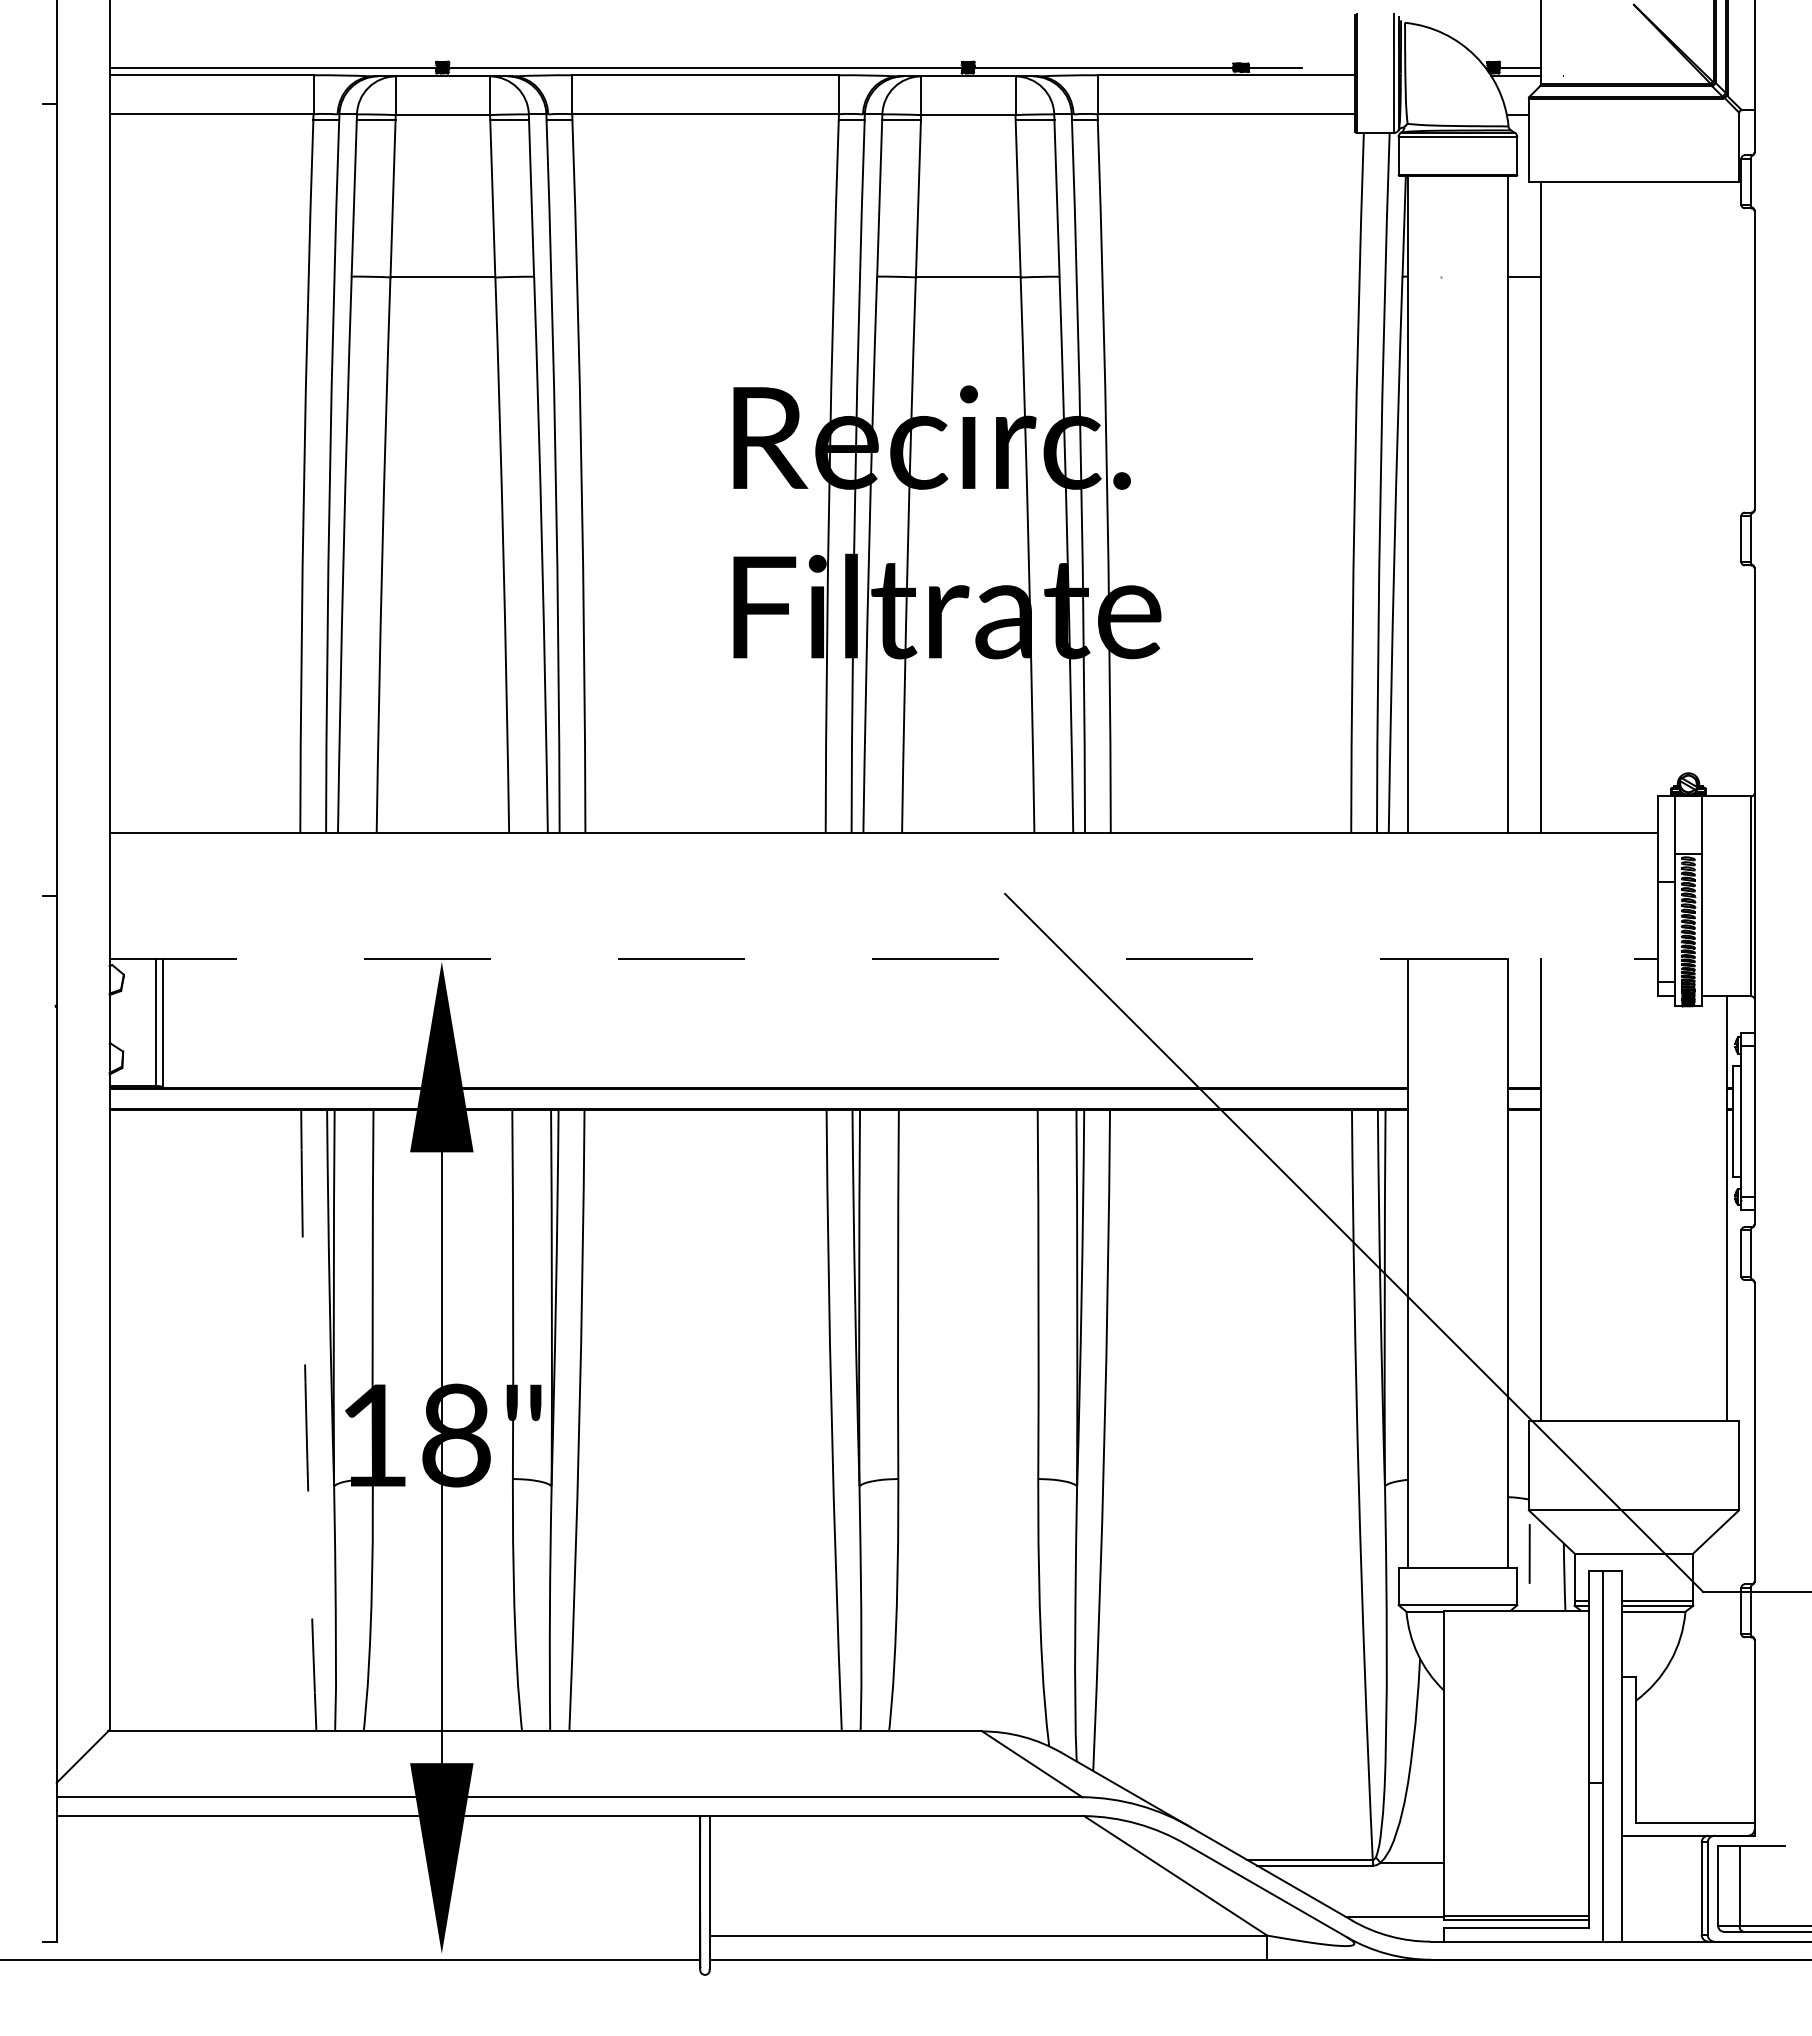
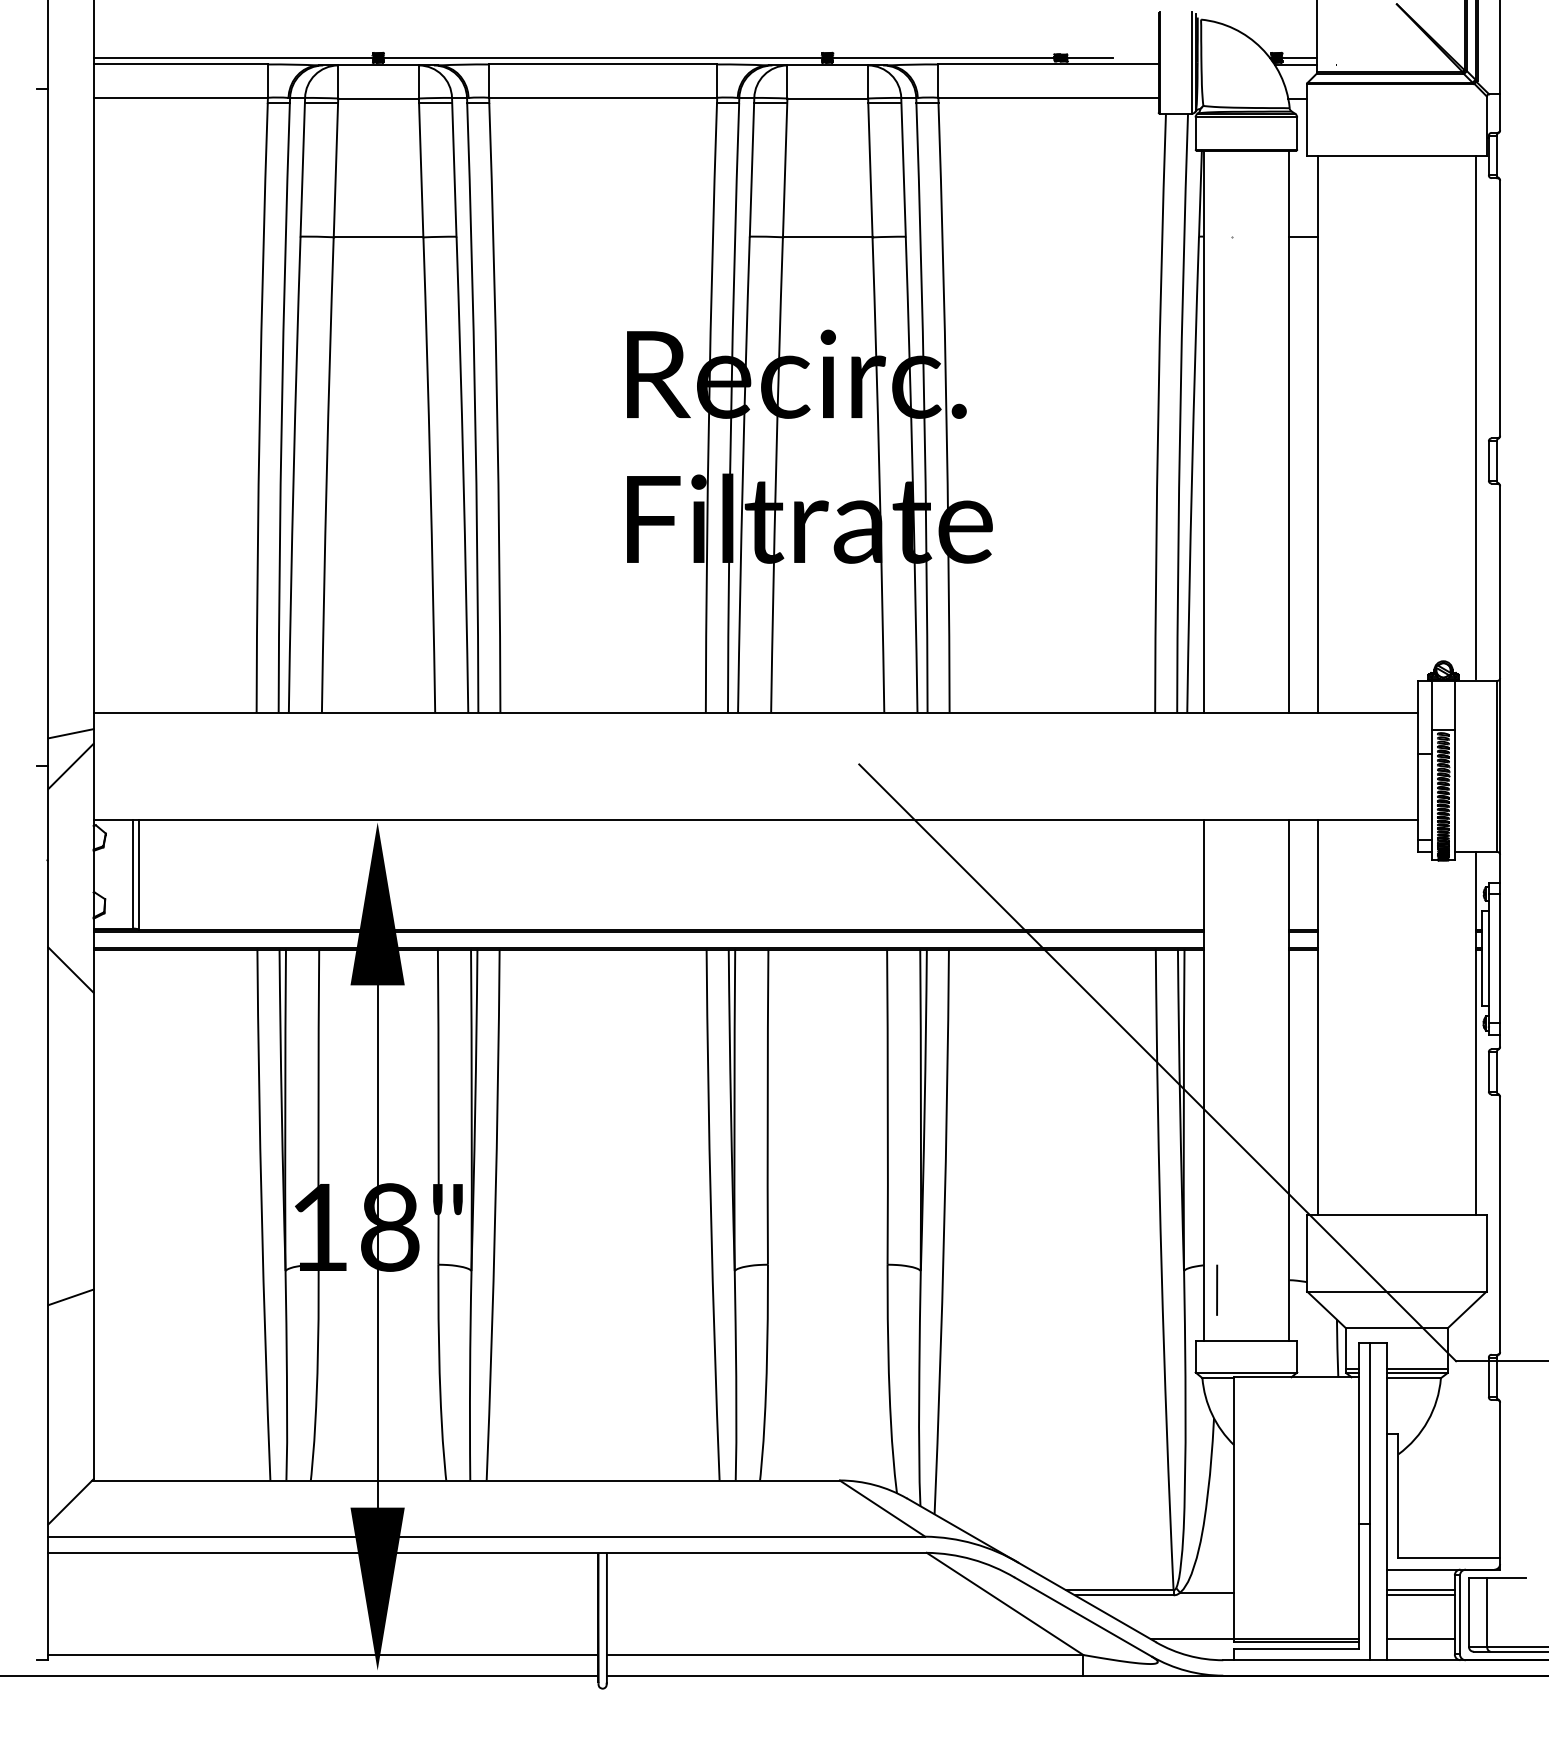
line: (1726, 487) -> (1476, 416), added
line: (82, 857) -> (70, 733), added
line: (82, 895) -> (70, 765), added
line: (884, 959) -> (756, 820), dashed -> solid
line: (82, 1134) -> (70, 970), added
arc: (306, 1421) -> (261, 1215), dashed -> solid
line: (82, 1517) -> (70, 1297), added
line: (1529, 1553) -> (1216, 1289), moved
line: (1661, 1860) -> (1420, 1590), added
line: (1661, 1865) -> (1420, 1595), added
line: (1661, 1916) -> (1420, 1638), added
line: (378, 1935) -> (323, 1654), added

